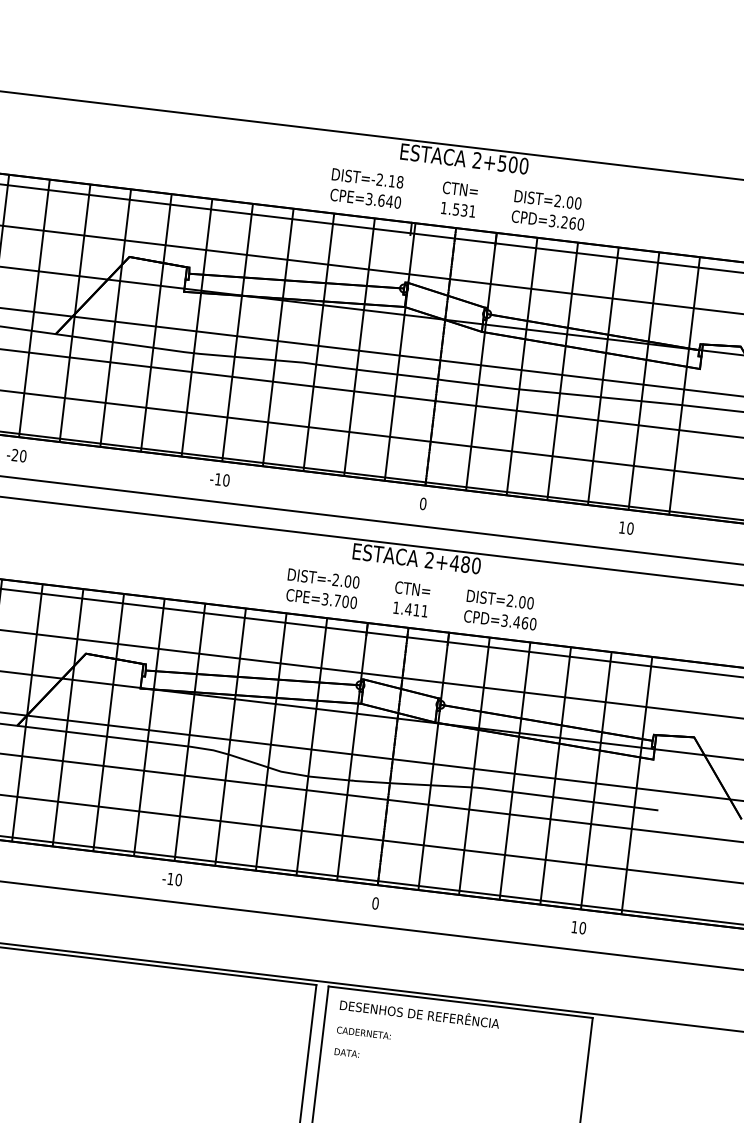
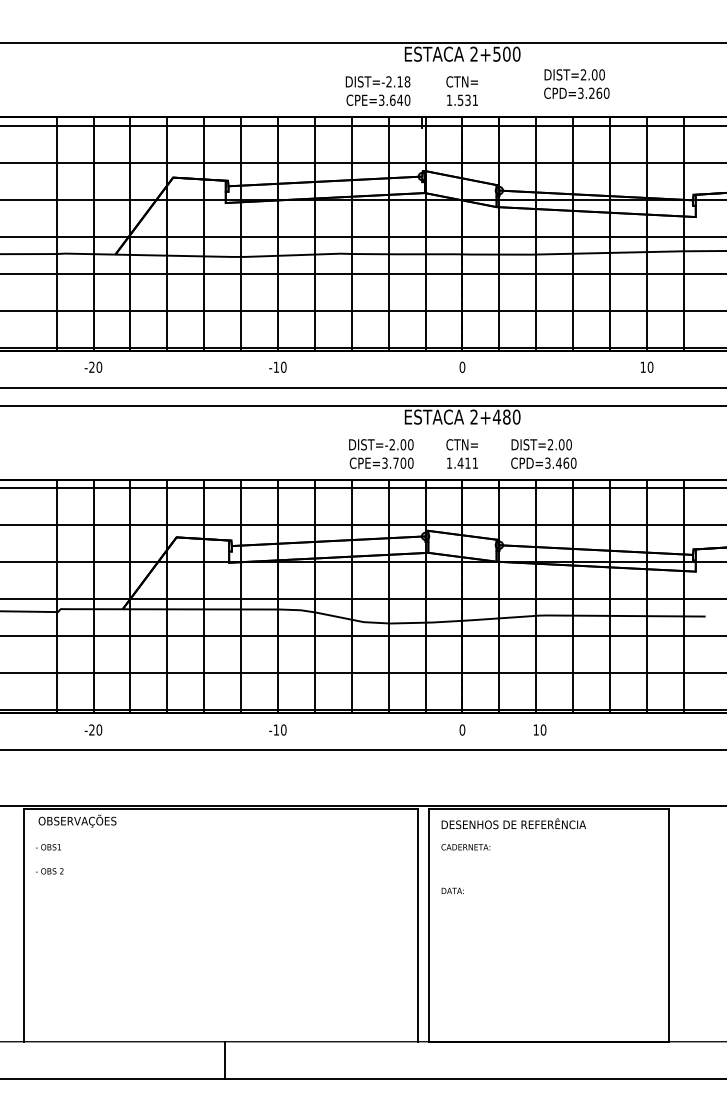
text: (548, 209) -> (576, 83), moved
text: (578, 927) -> (539, 729), moved
text: (346, 1052) -> (452, 890), moved

